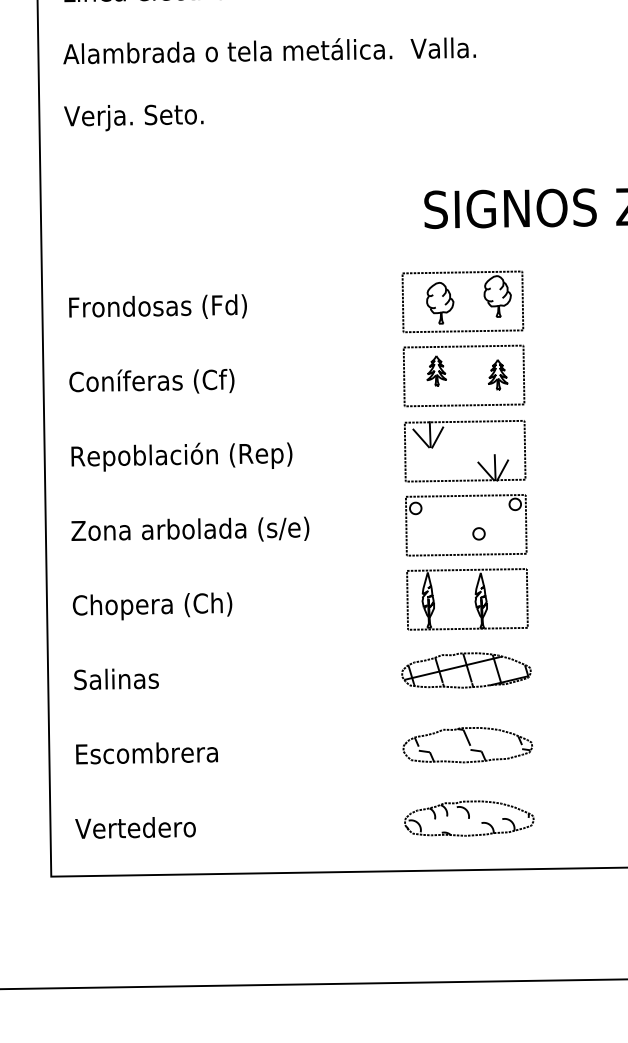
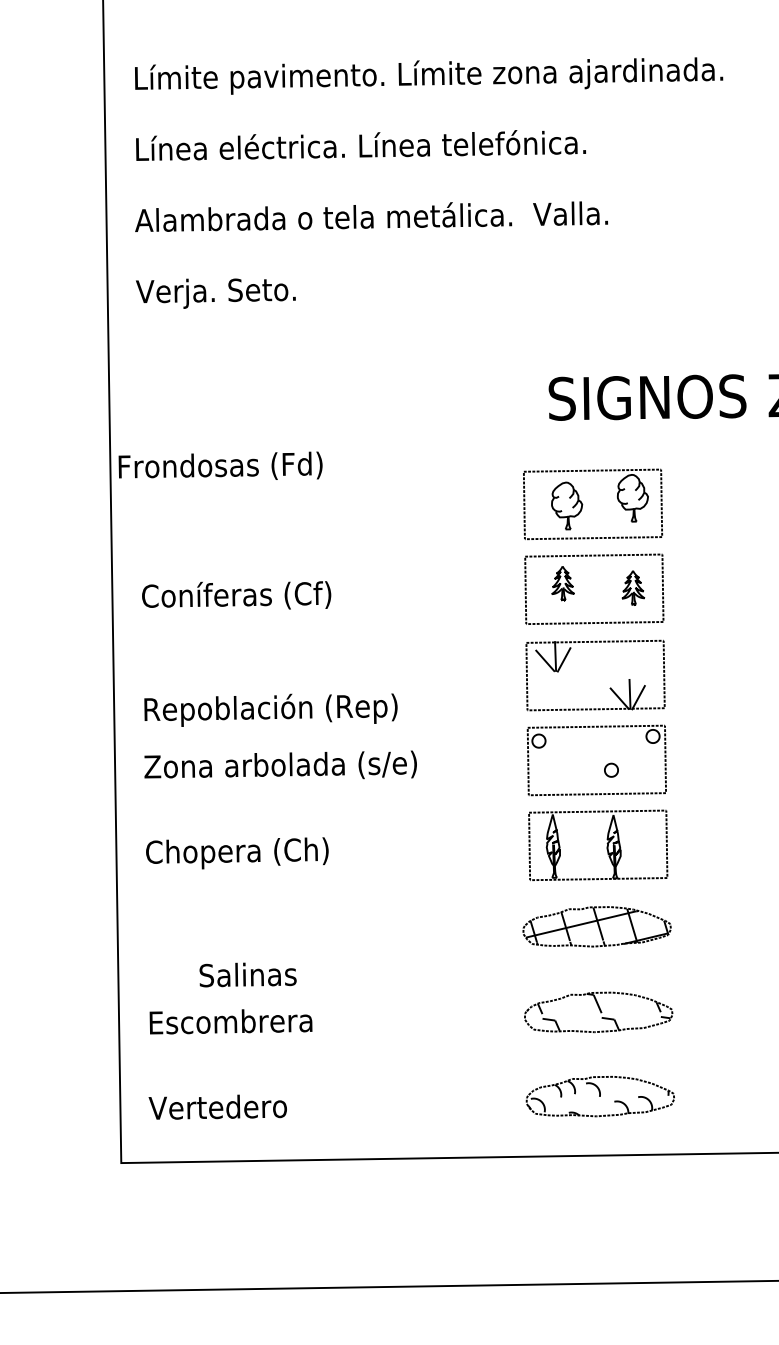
text: (157, 306) -> (220, 465), moved
text: (181, 456) -> (270, 709), moved
text: (116, 678) -> (247, 974), moved

